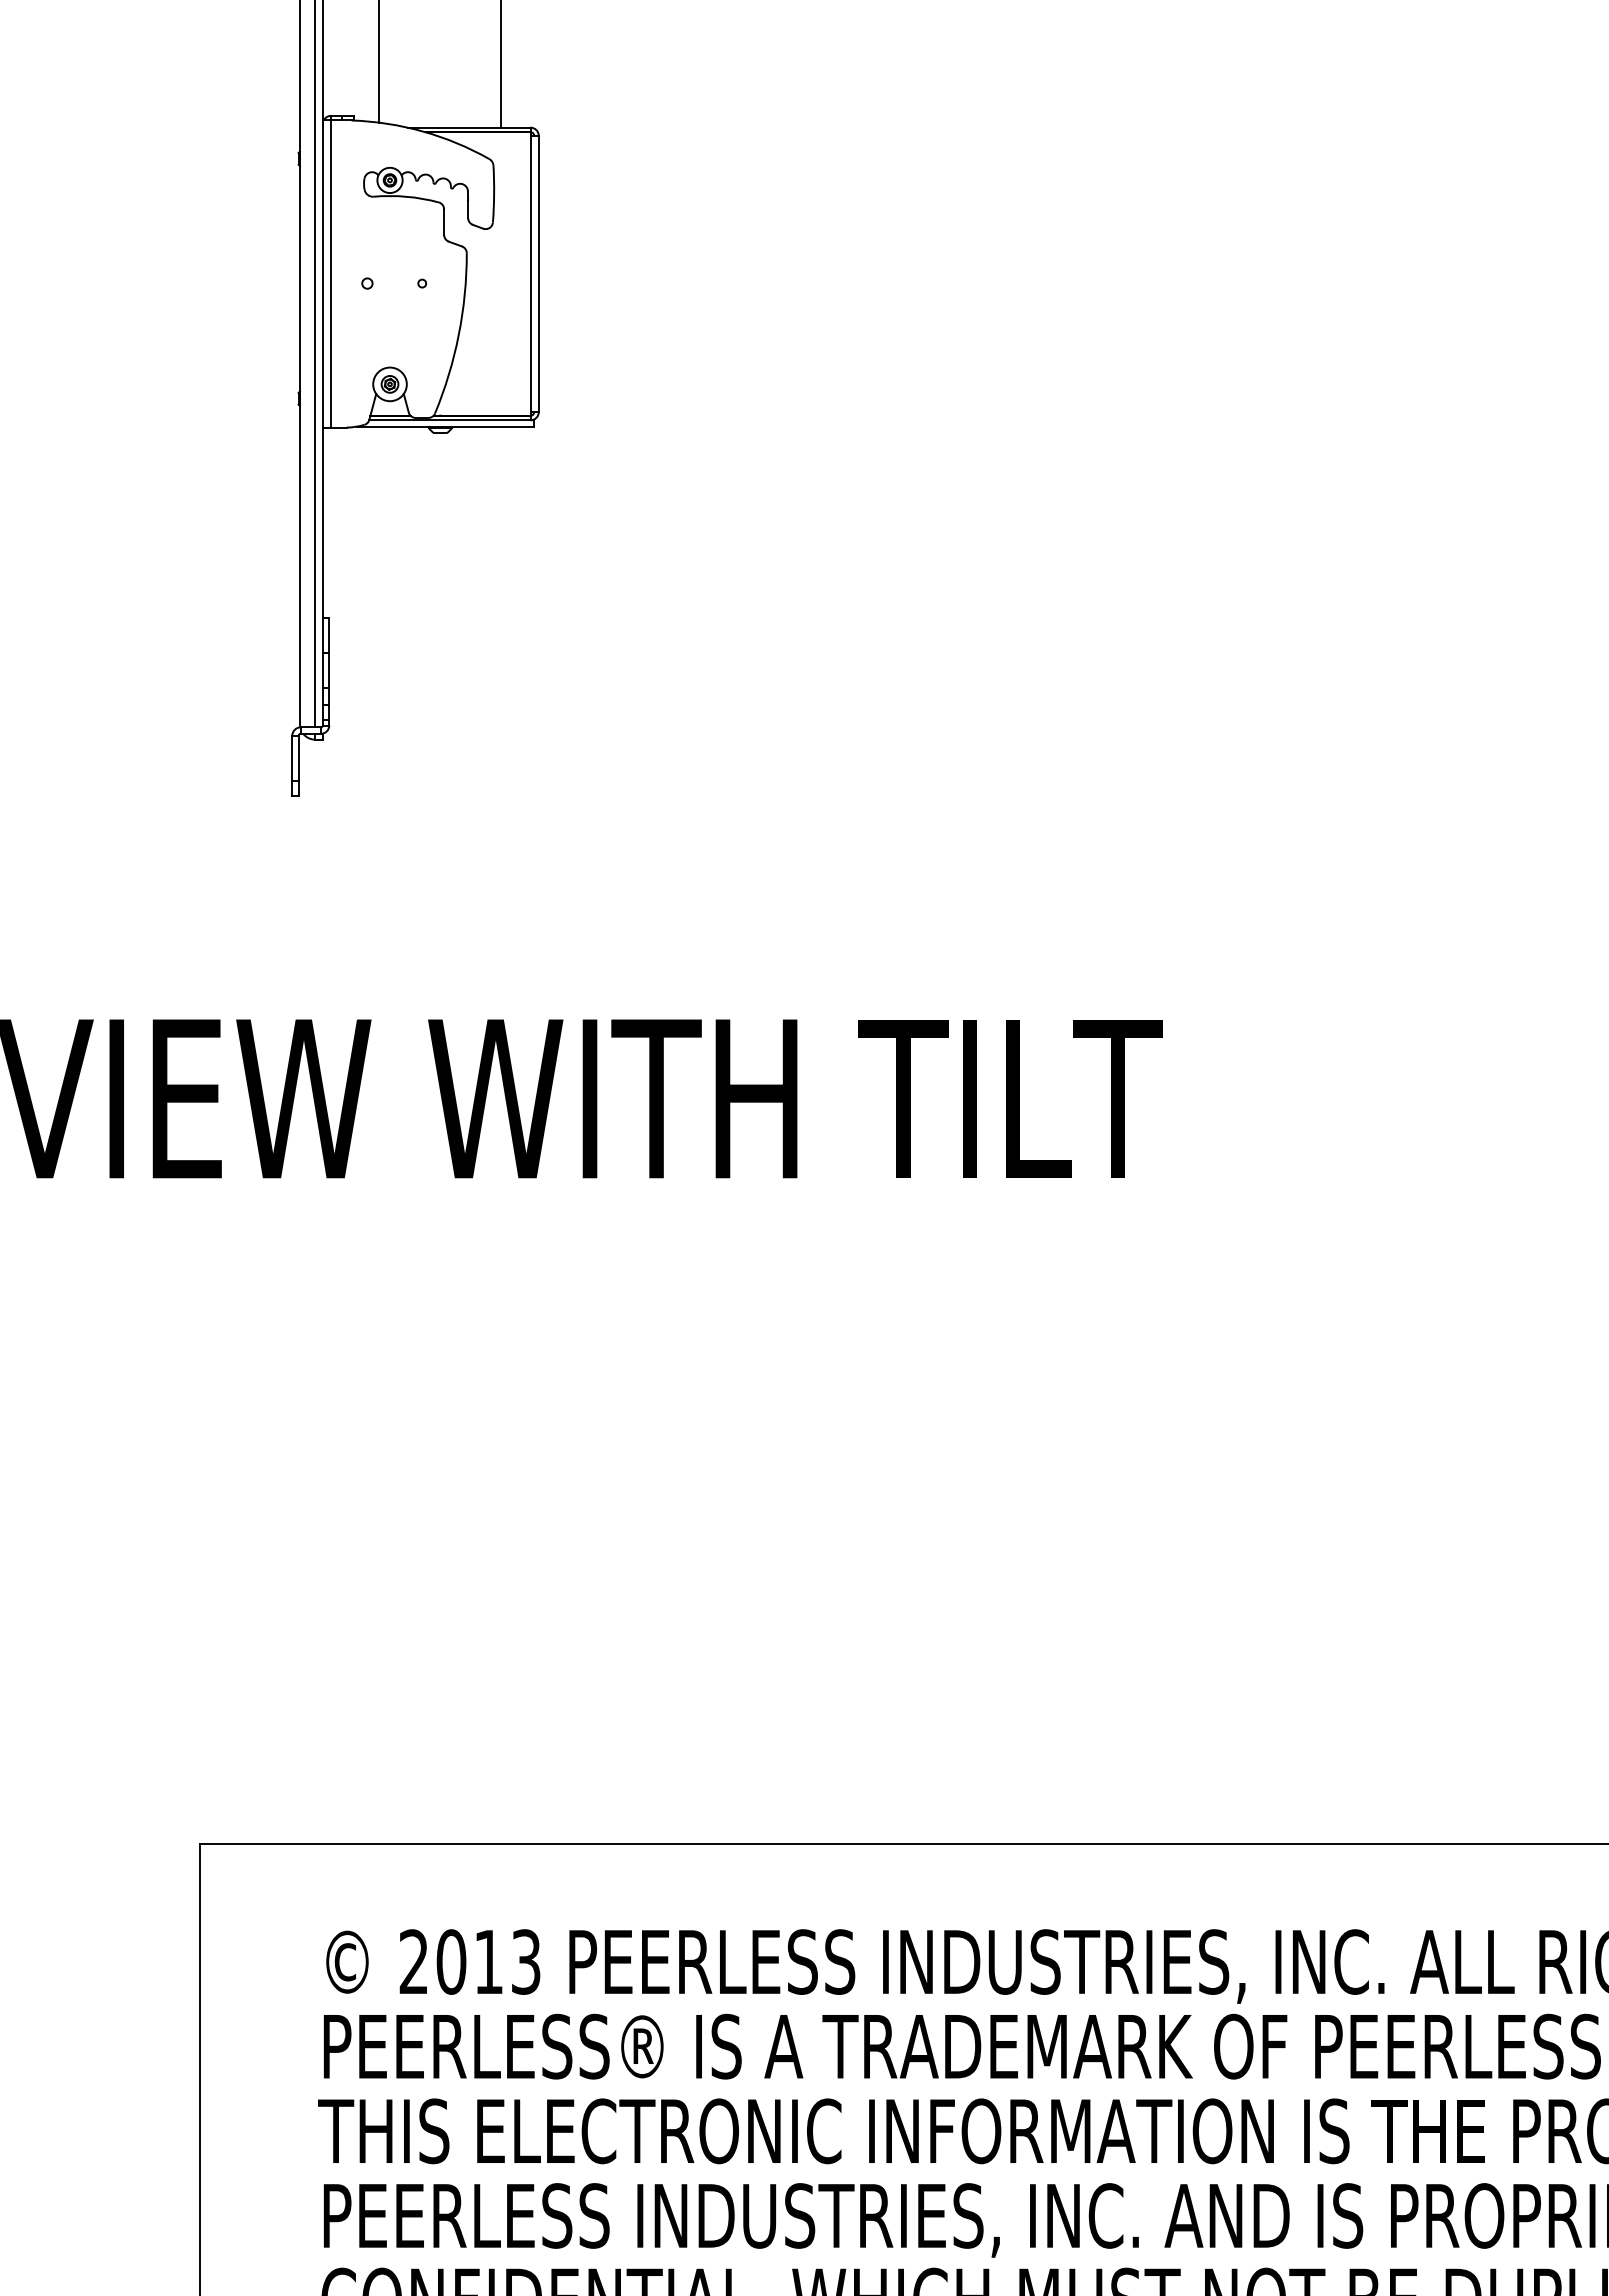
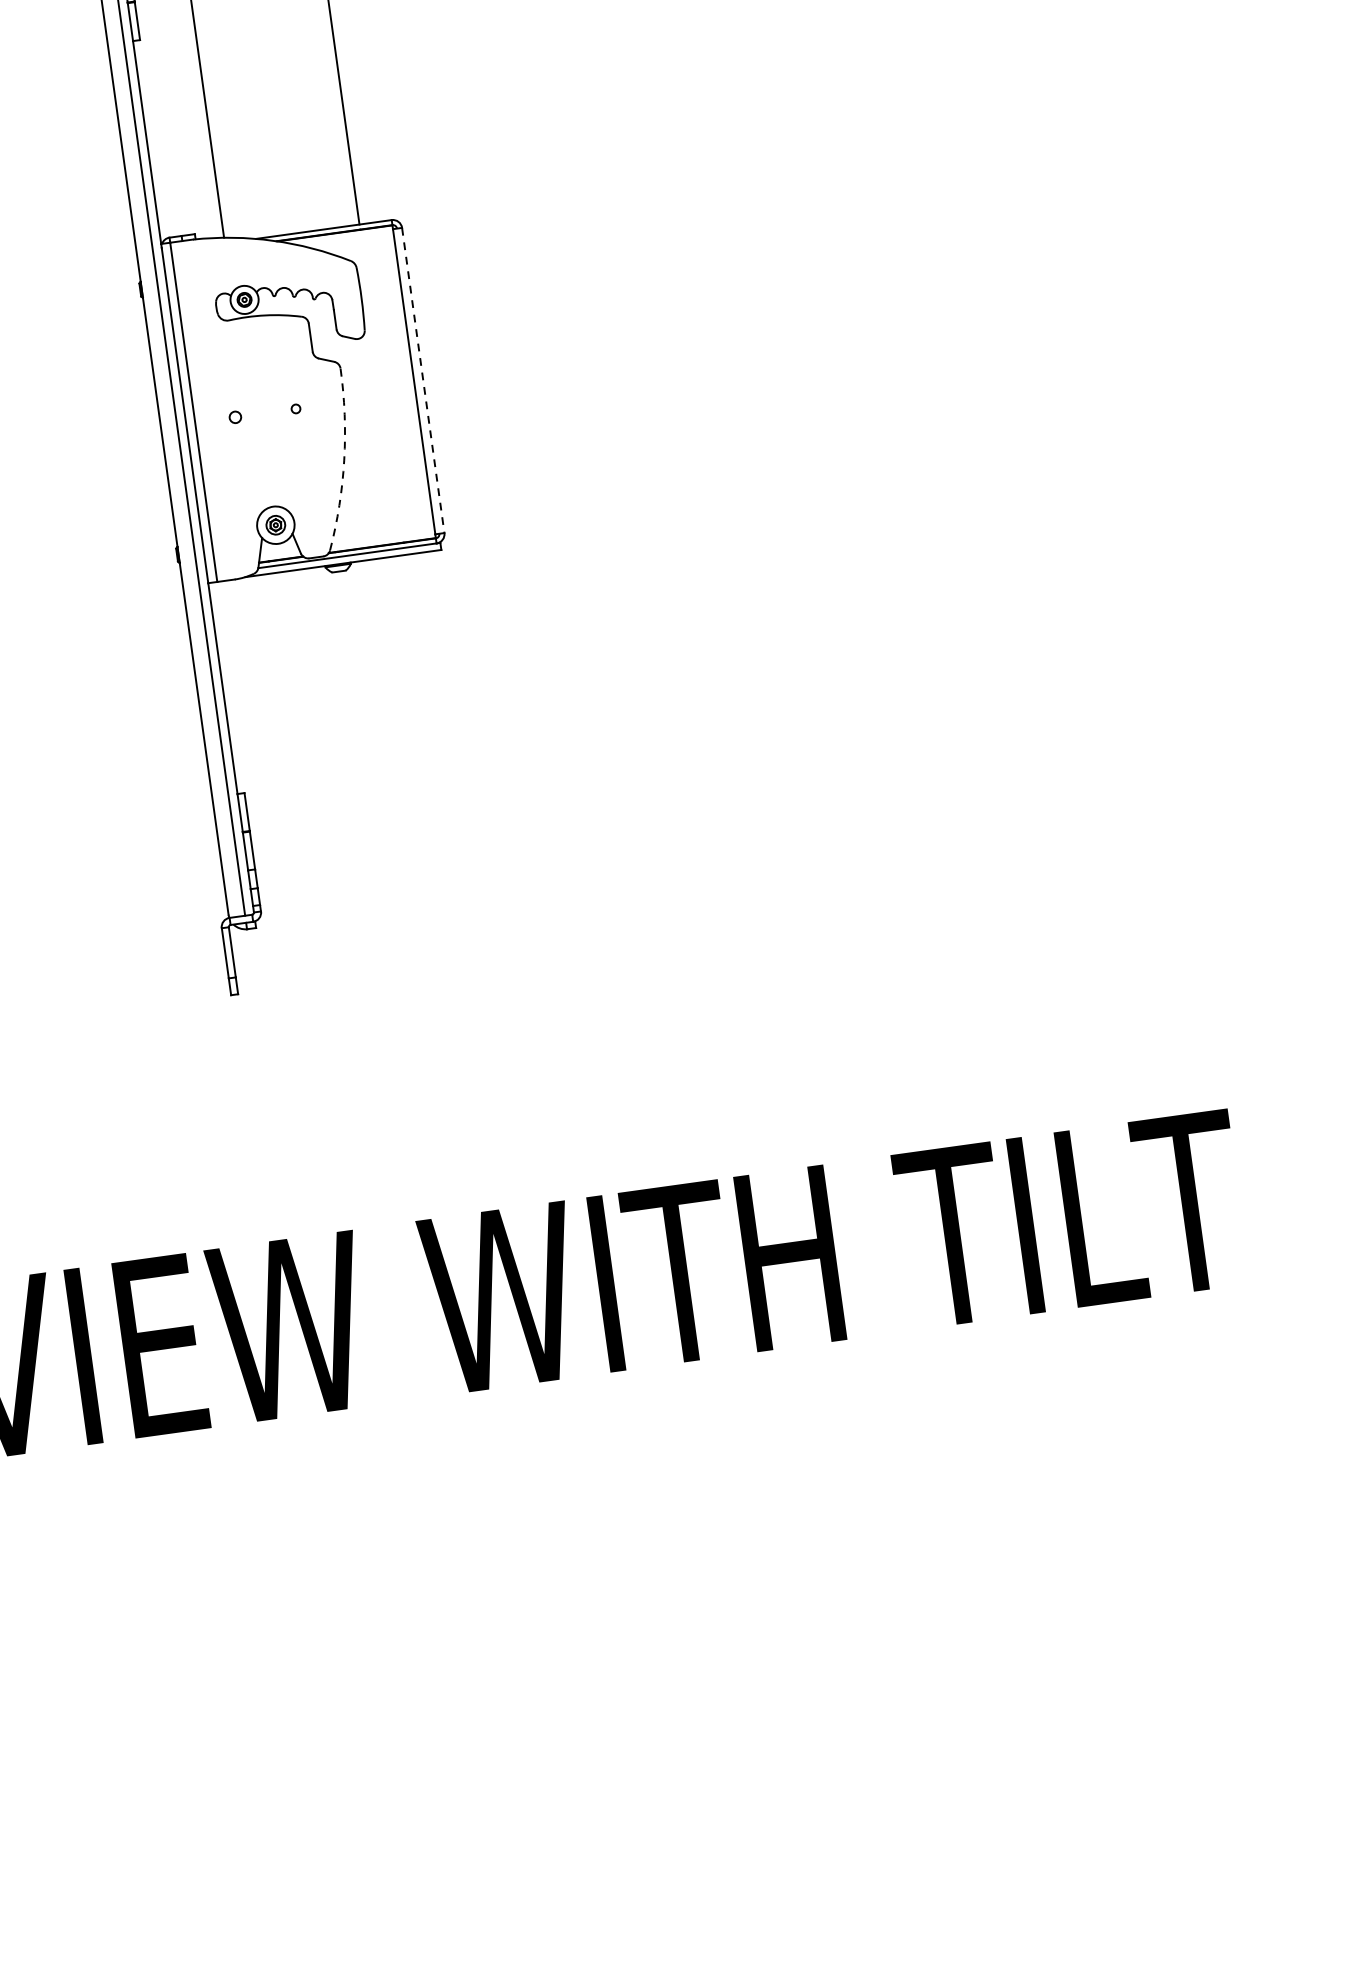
line: (538, 274) -> (423, 381), solid -> dashed
arc: (458, 334) -> (343, 459), solid -> dashed

